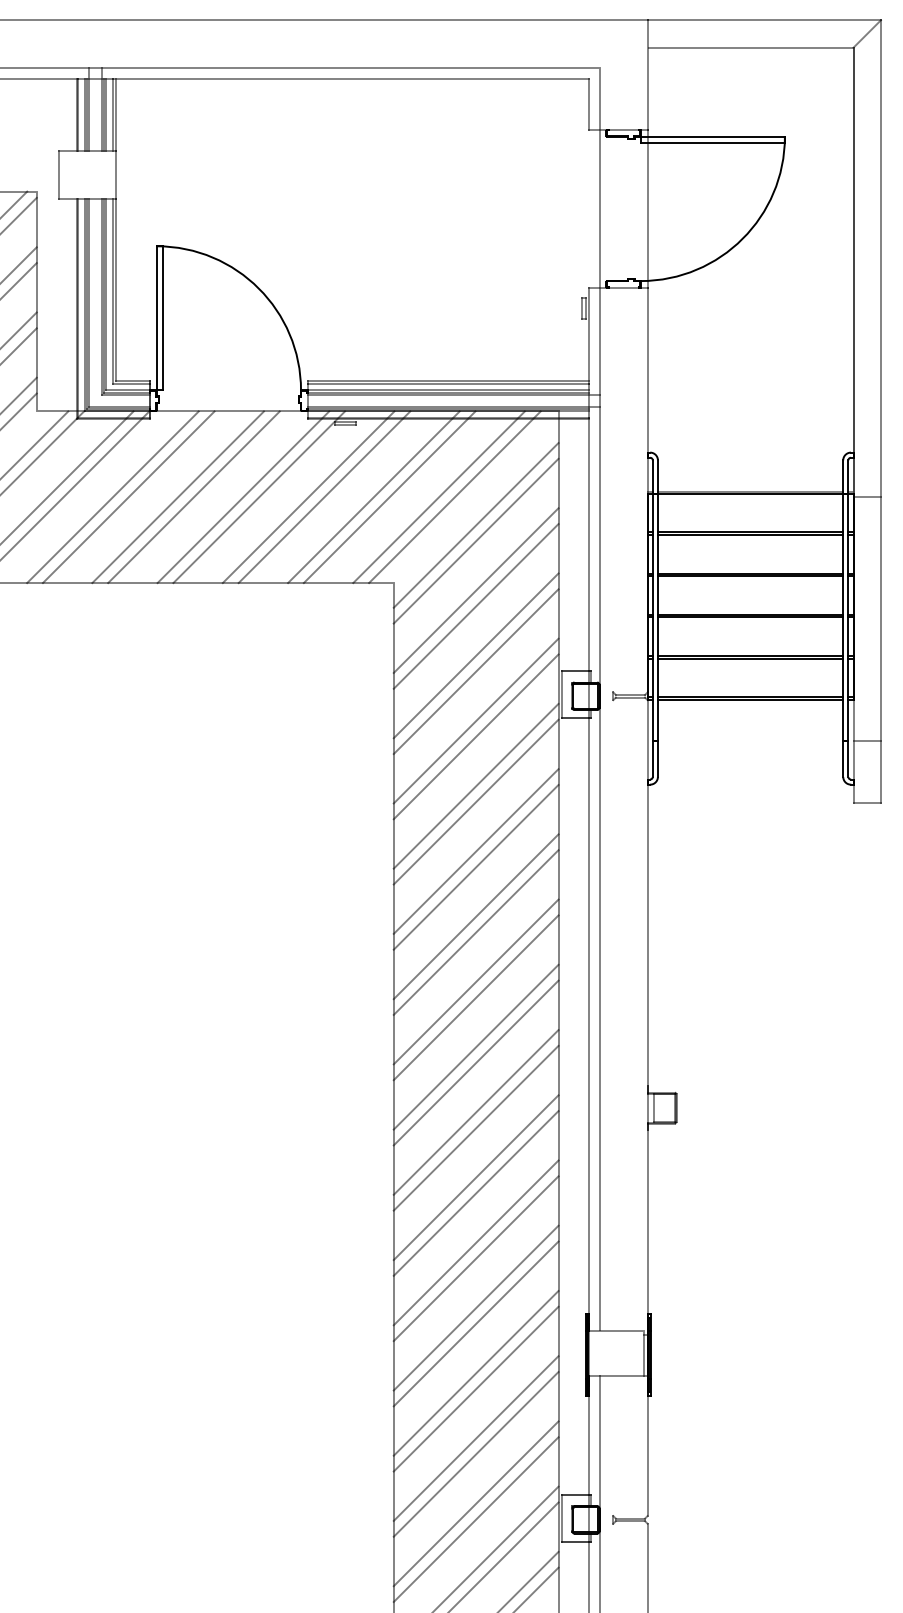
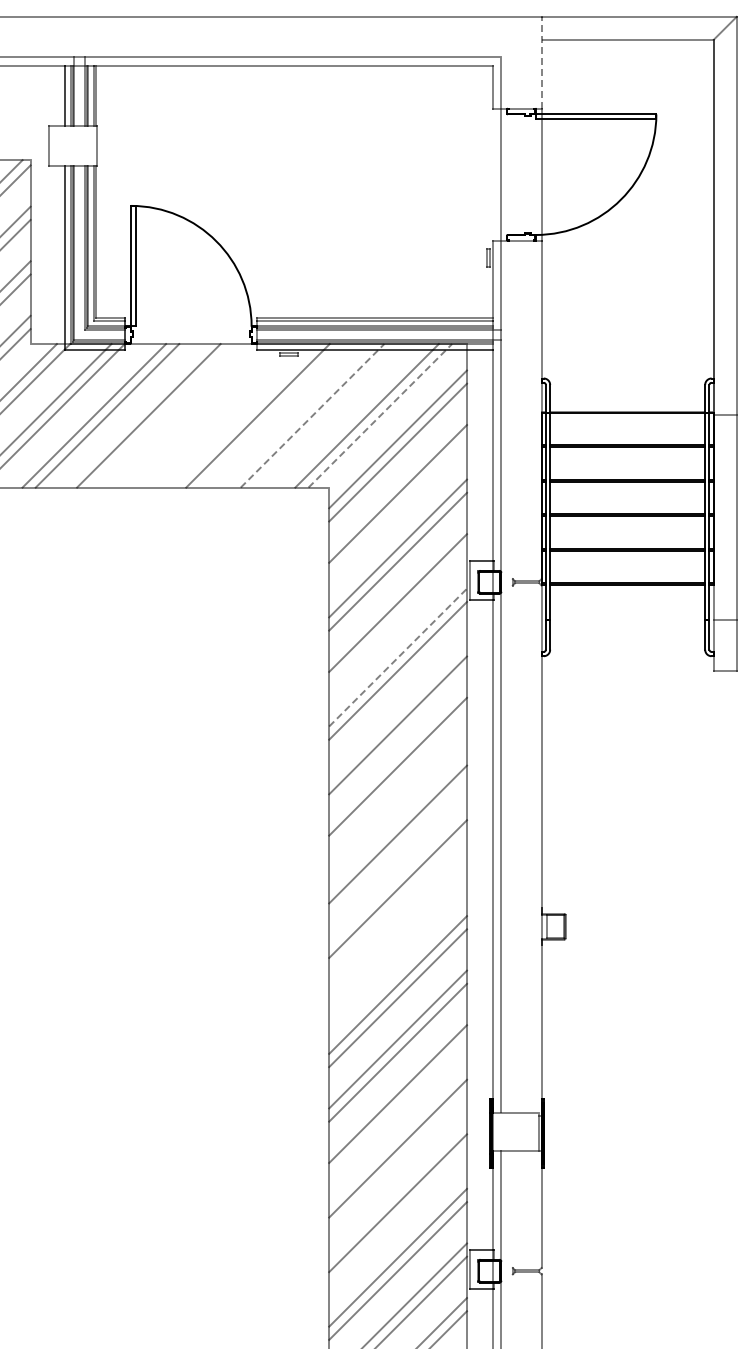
line: (647, 74) -> (541, 62), solid -> dashed
line: (193, 496) -> (161, 415), removed
line: (243, 496) -> (203, 415), removed
line: (259, 496) -> (216, 415), removed
line: (324, 496) -> (271, 415), removed
line: (373, 496) -> (312, 415), solid -> dashed
line: (389, 496) -> (325, 415), removed
line: (455, 496) -> (380, 415), solid -> dashed
line: (476, 606) -> (398, 507), removed
line: (476, 737) -> (398, 616), removed
line: (476, 786) -> (398, 657), solid -> dashed
line: (476, 851) -> (398, 712), removed
line: (476, 932) -> (398, 779), removed
line: (476, 982) -> (398, 821), removed
line: (476, 1046) -> (398, 875), removed
line: (476, 1112) -> (398, 930), removed
line: (476, 1128) -> (398, 943), removed
line: (476, 1324) -> (398, 1107), removed
line: (476, 1388) -> (398, 1161), removed
line: (476, 1454) -> (398, 1216), removed

